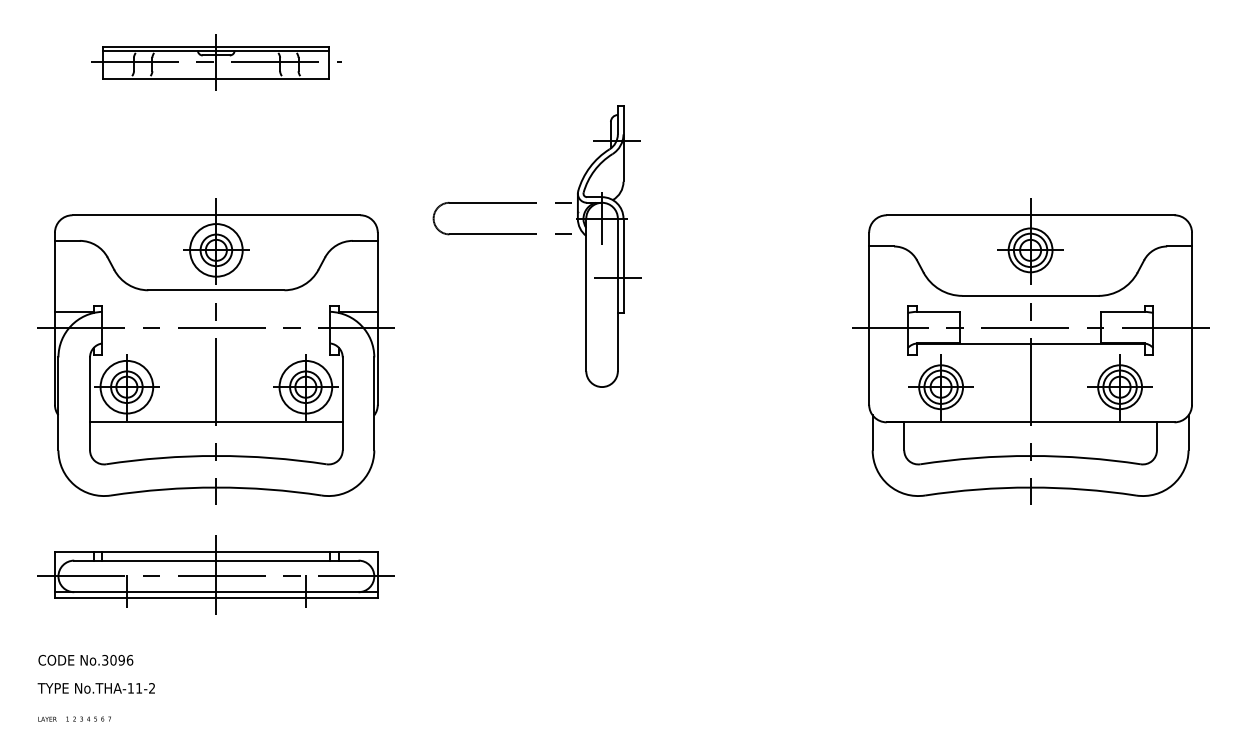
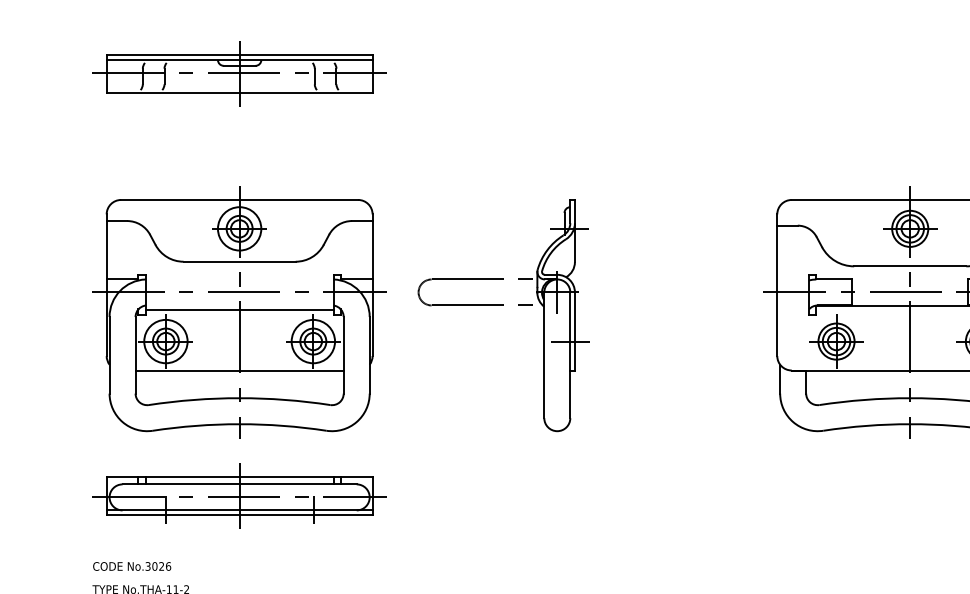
part: (215, 62) -> (238, 74), size x1.43
part: (536, 234) -> (503, 305), moved
line: (216, 349) -> (239, 310), added
text: (121, 660) -> (161, 566), No.3096 -> No.3026

